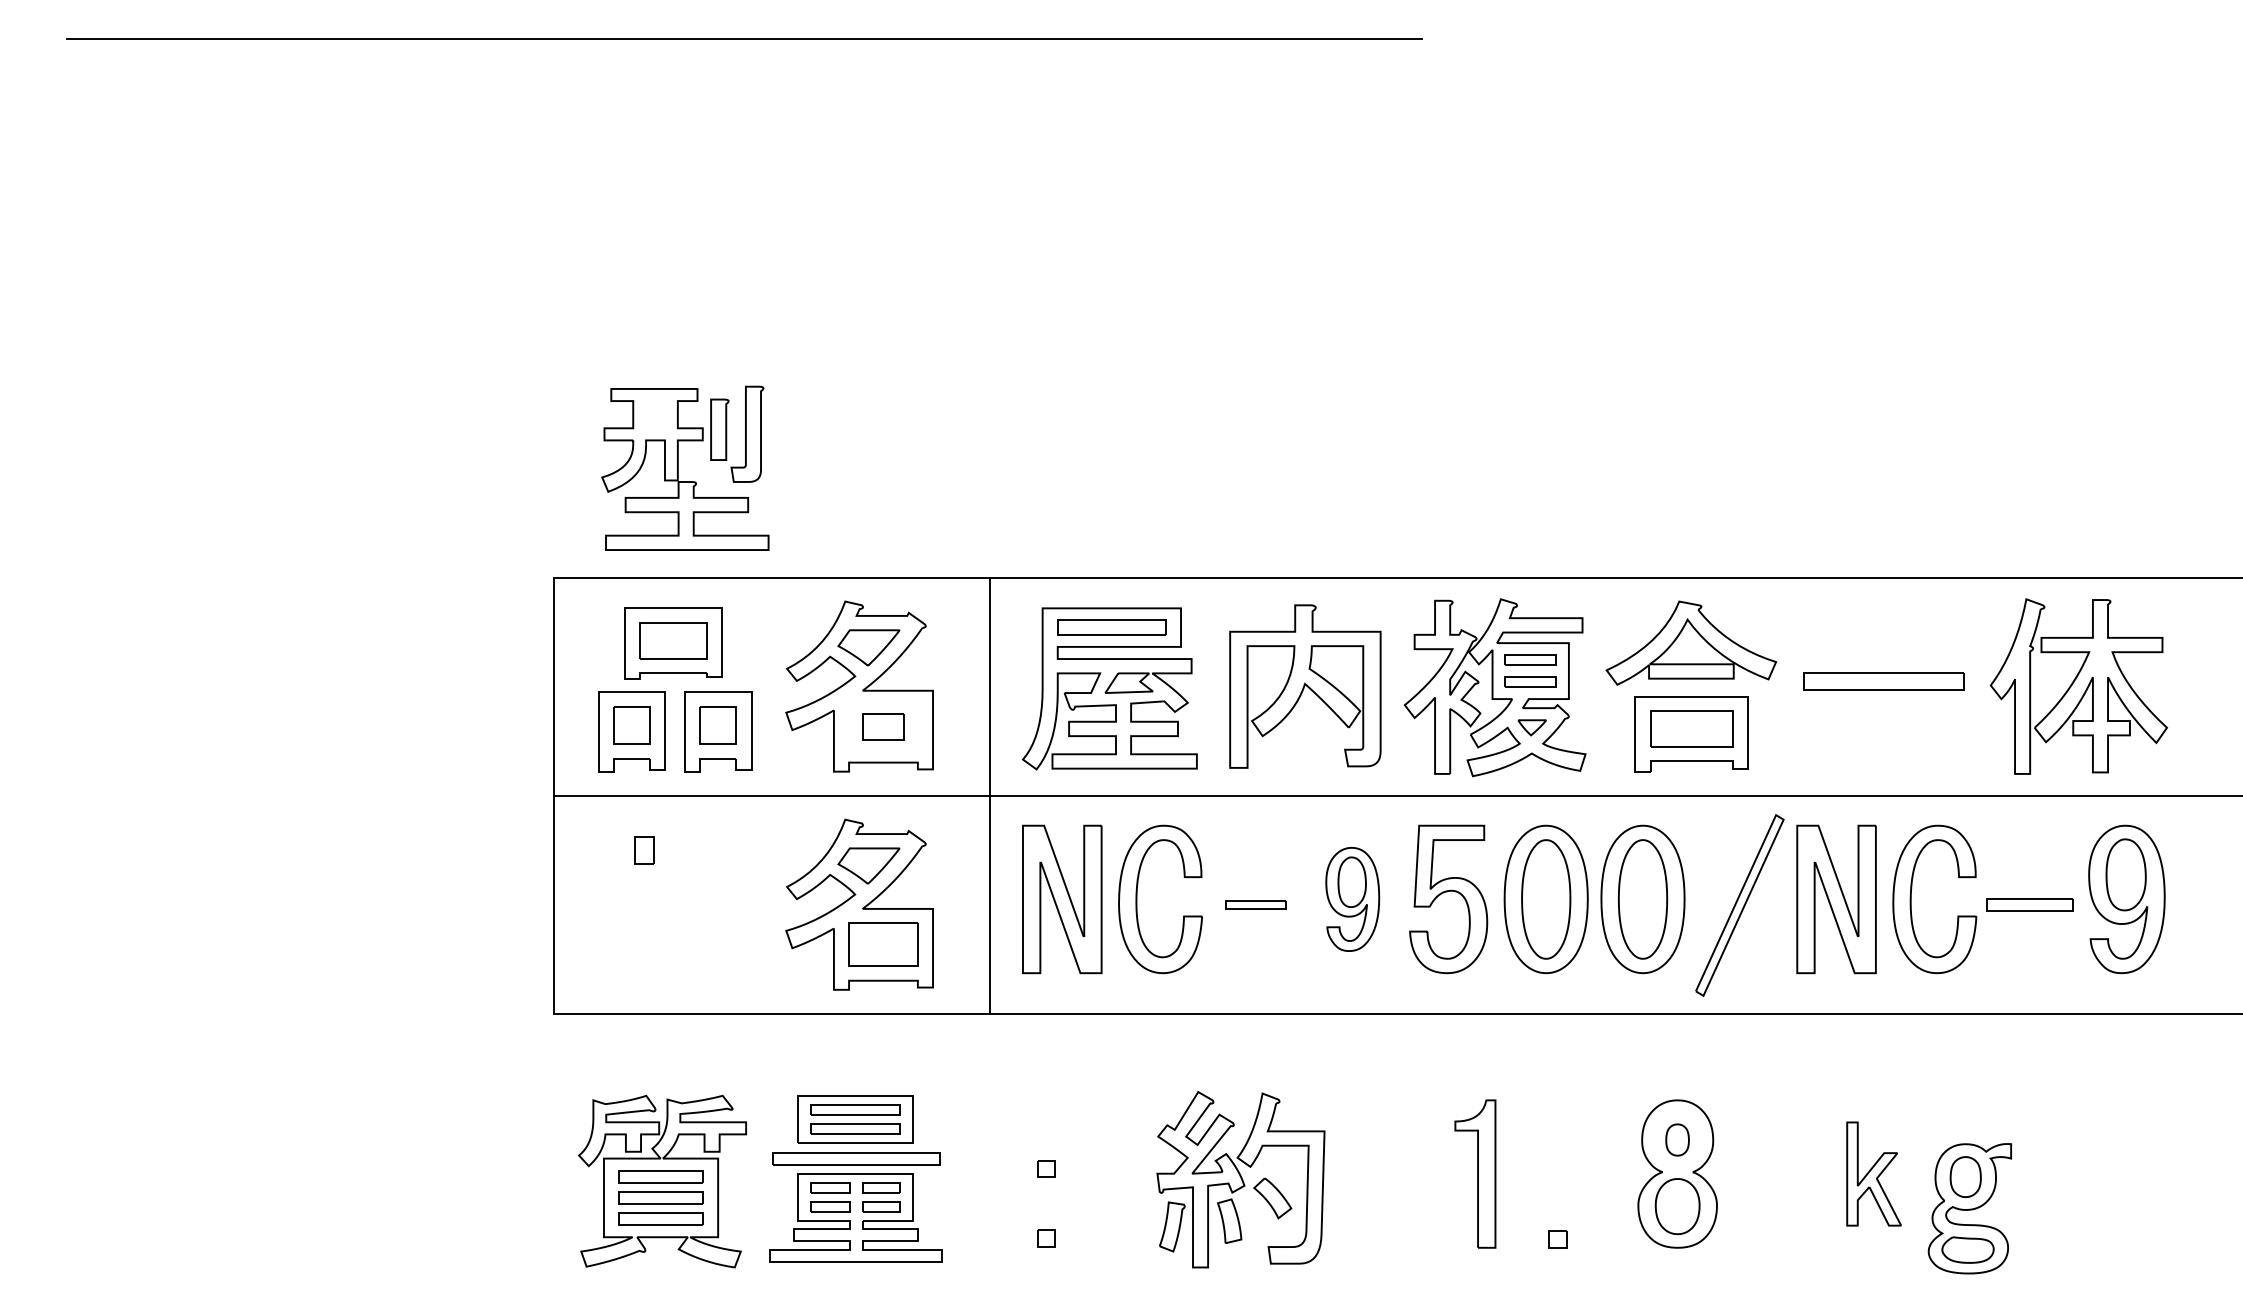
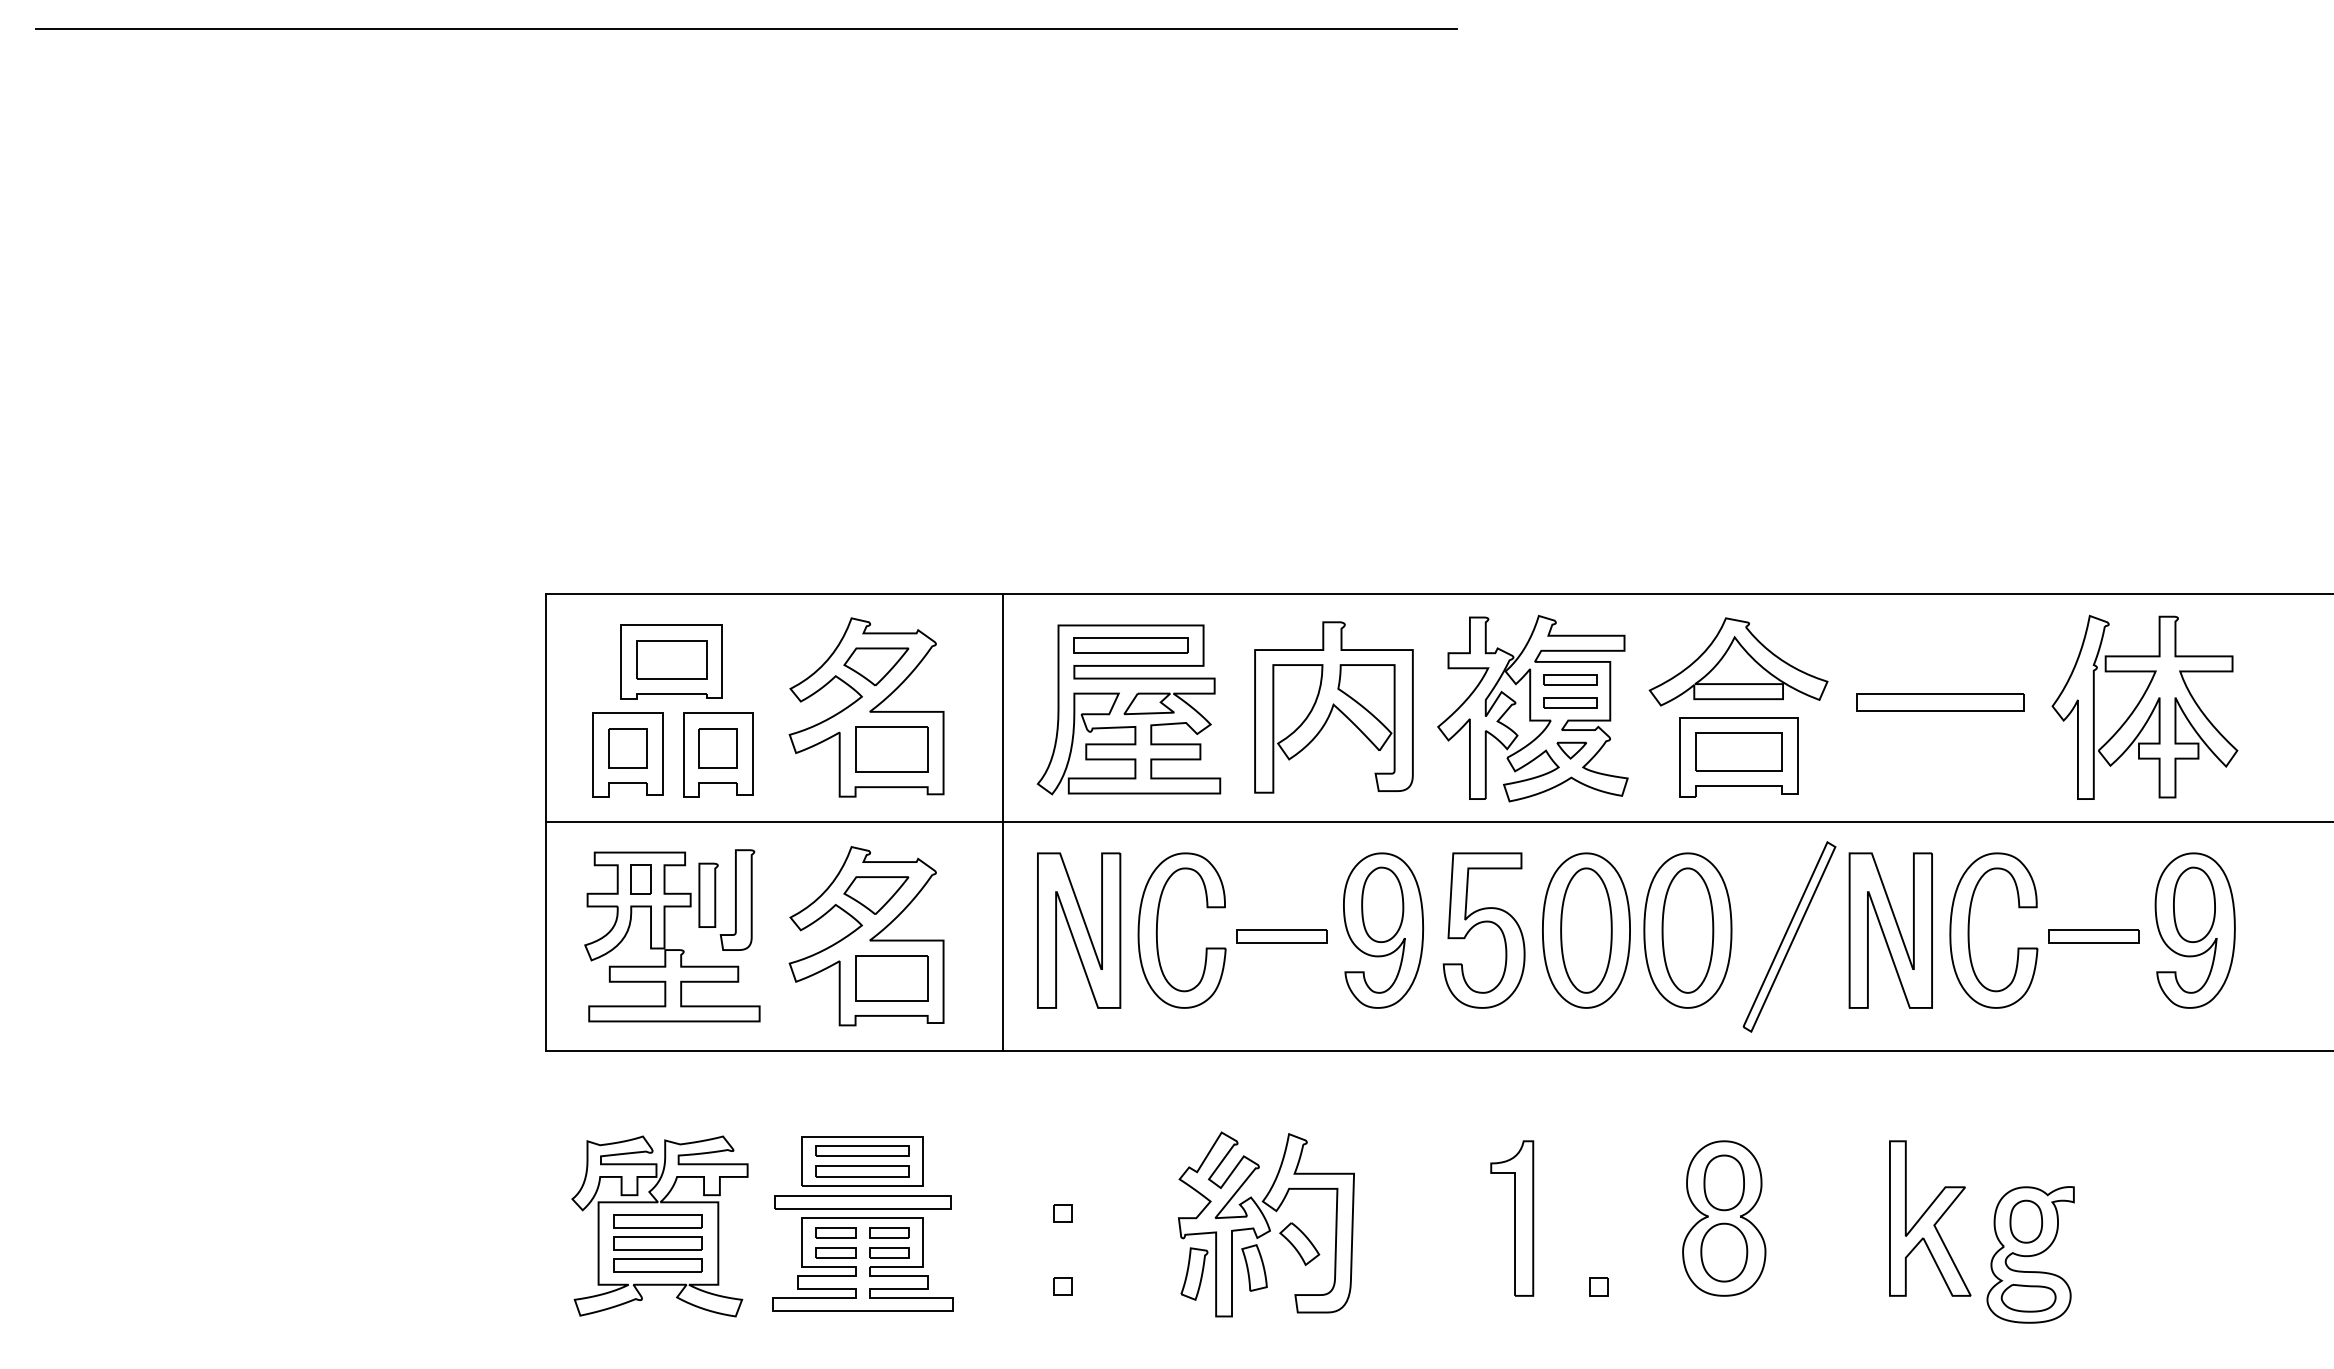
part: (678, 467) -> (665, 934), moved
part: (883, 726) -> (891, 749), size x1.67
part: (1352, 899) -> (1383, 930), size x1.43
part: (1255, 904) -> (1281, 935), size x1.43
part: (1677, 1139) -> (1724, 1182), size x1.67
part: (1873, 1173) -> (1929, 1217), size x1.43

